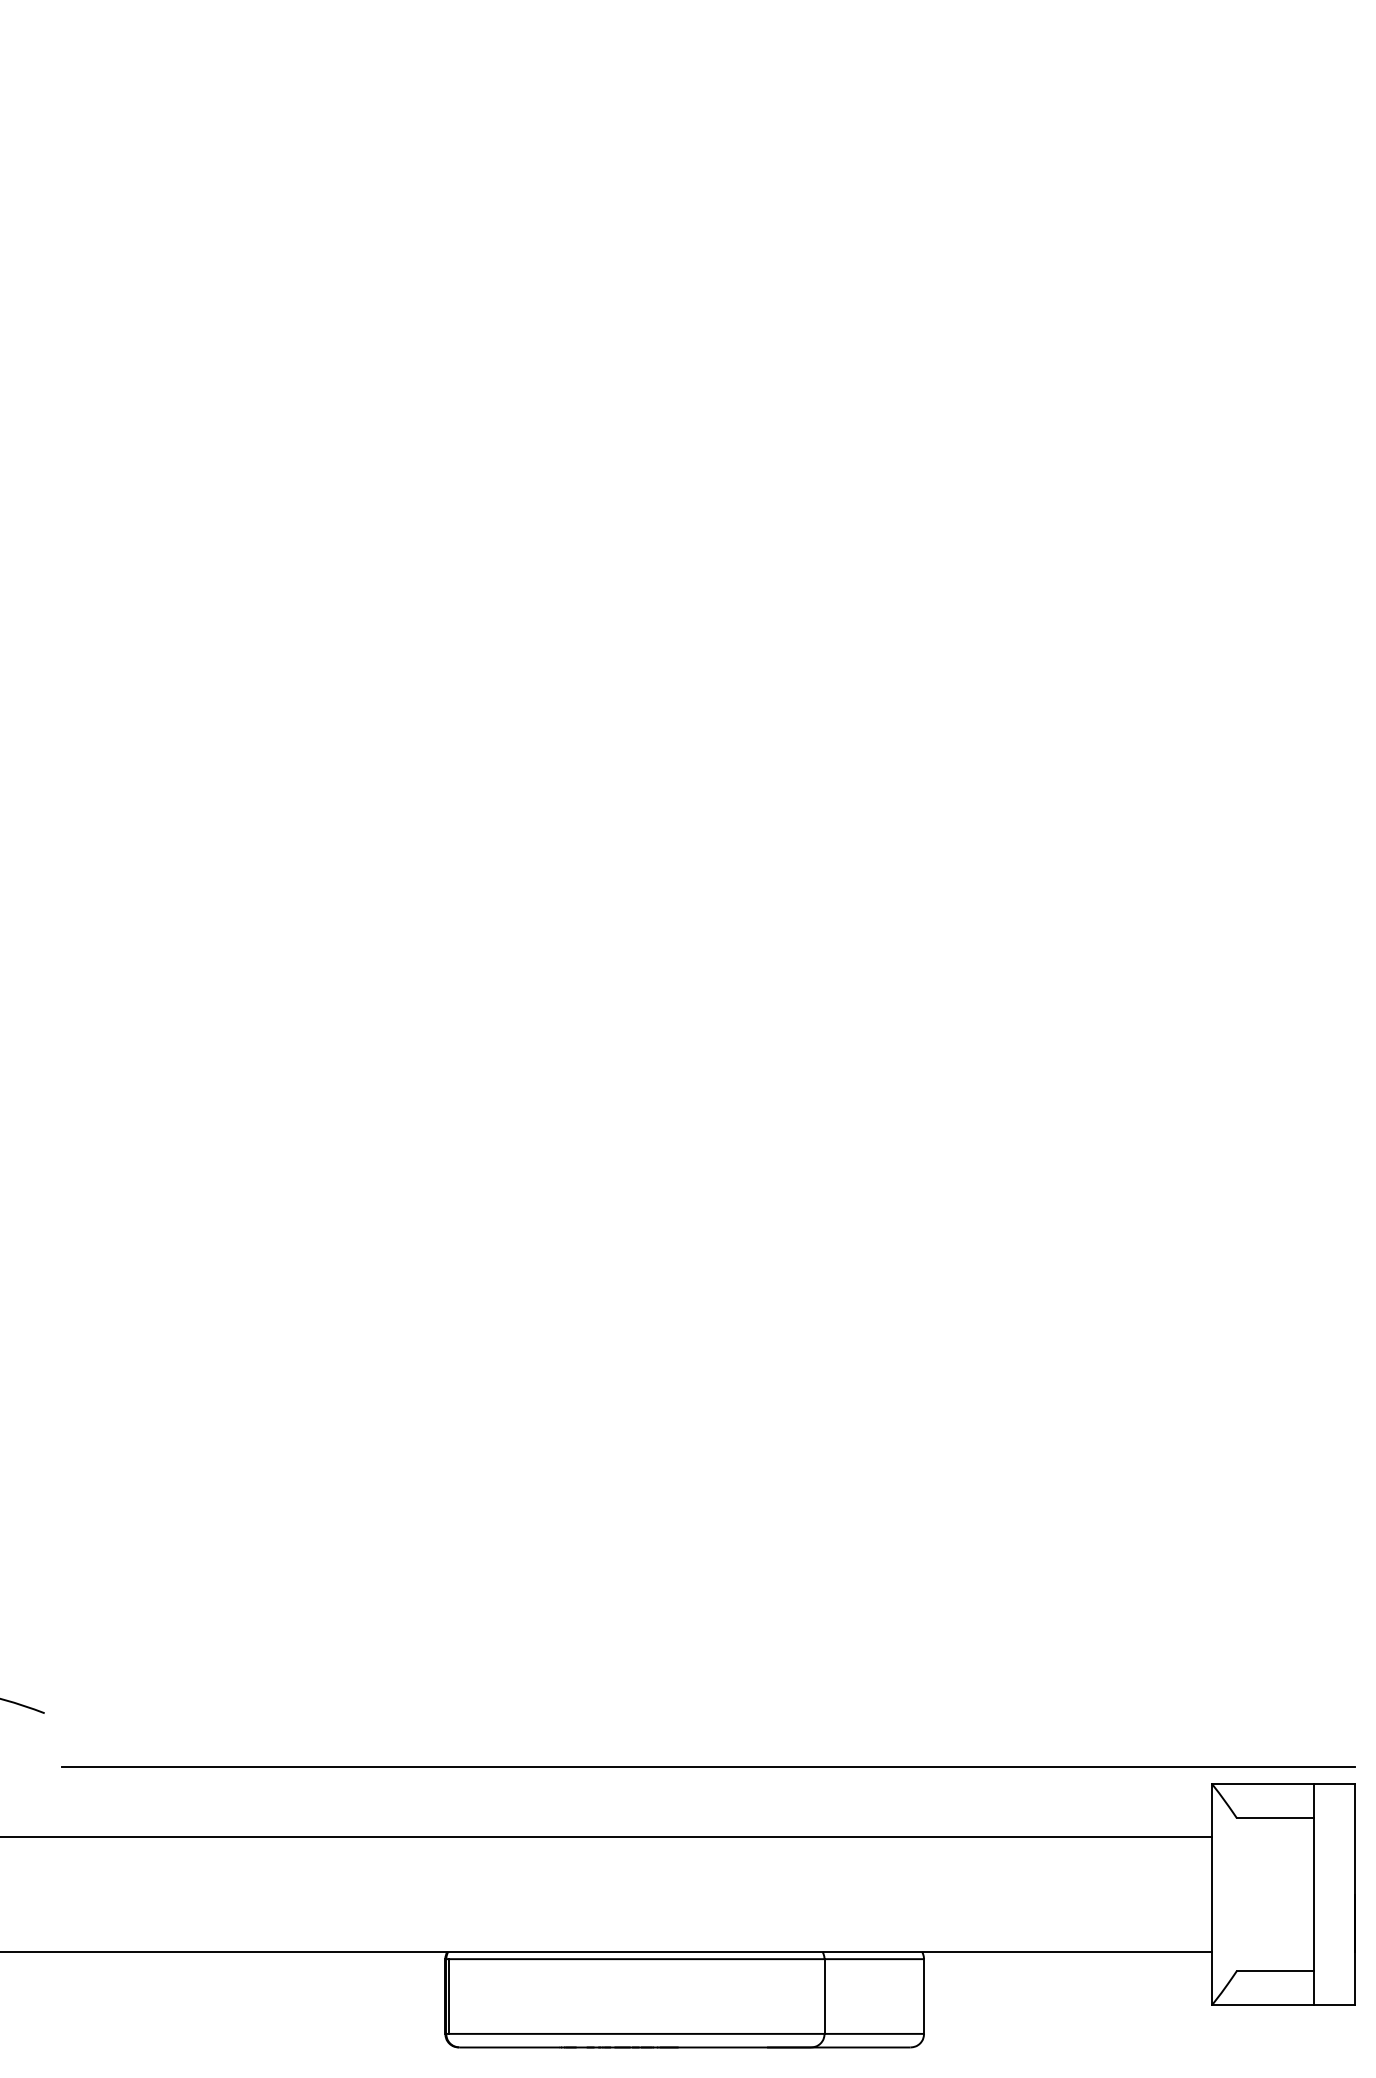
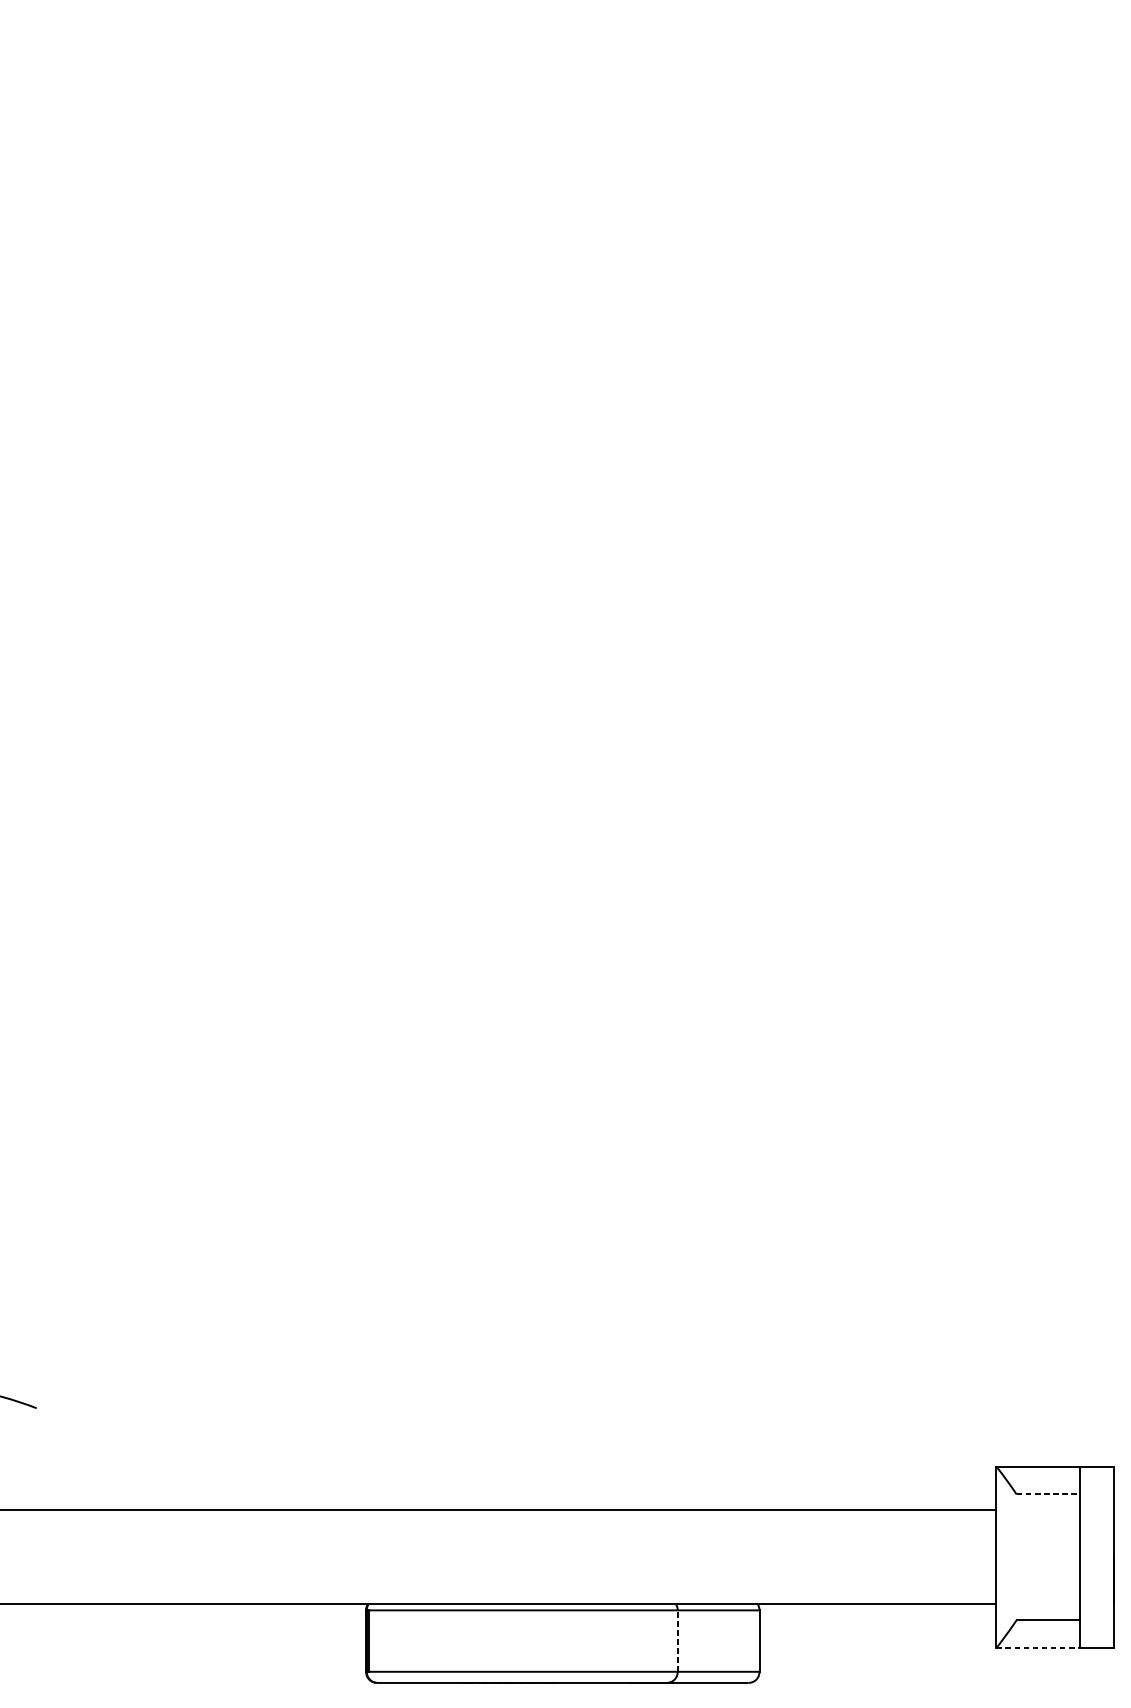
line: (708, 1767) -> (582, 1452), removed
line: (1275, 1818) -> (1048, 1494), solid -> dashed
line: (824, 1996) -> (677, 1641), solid -> dashed
line: (1263, 2005) -> (1038, 1648), solid -> dashed

